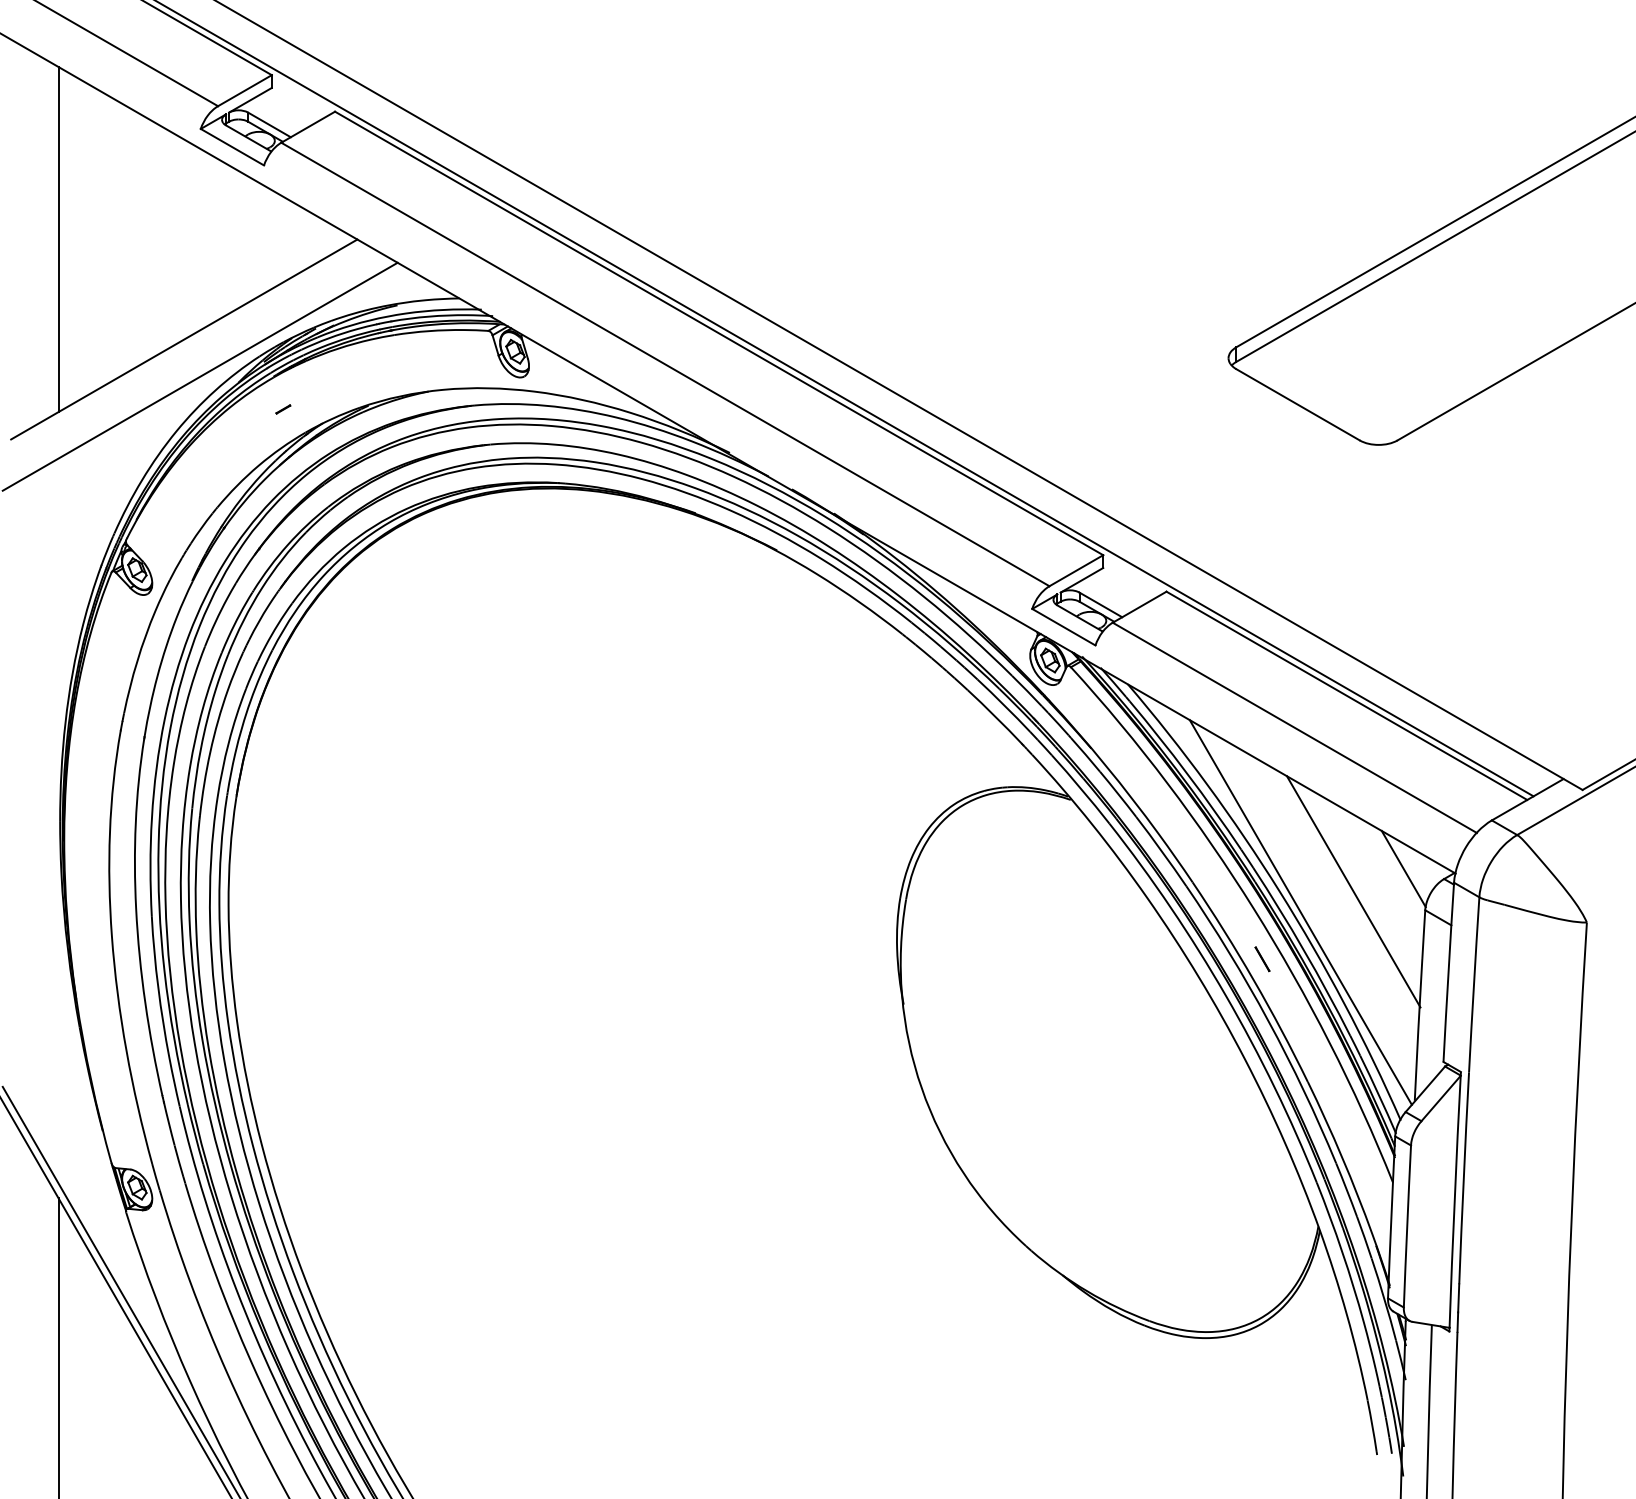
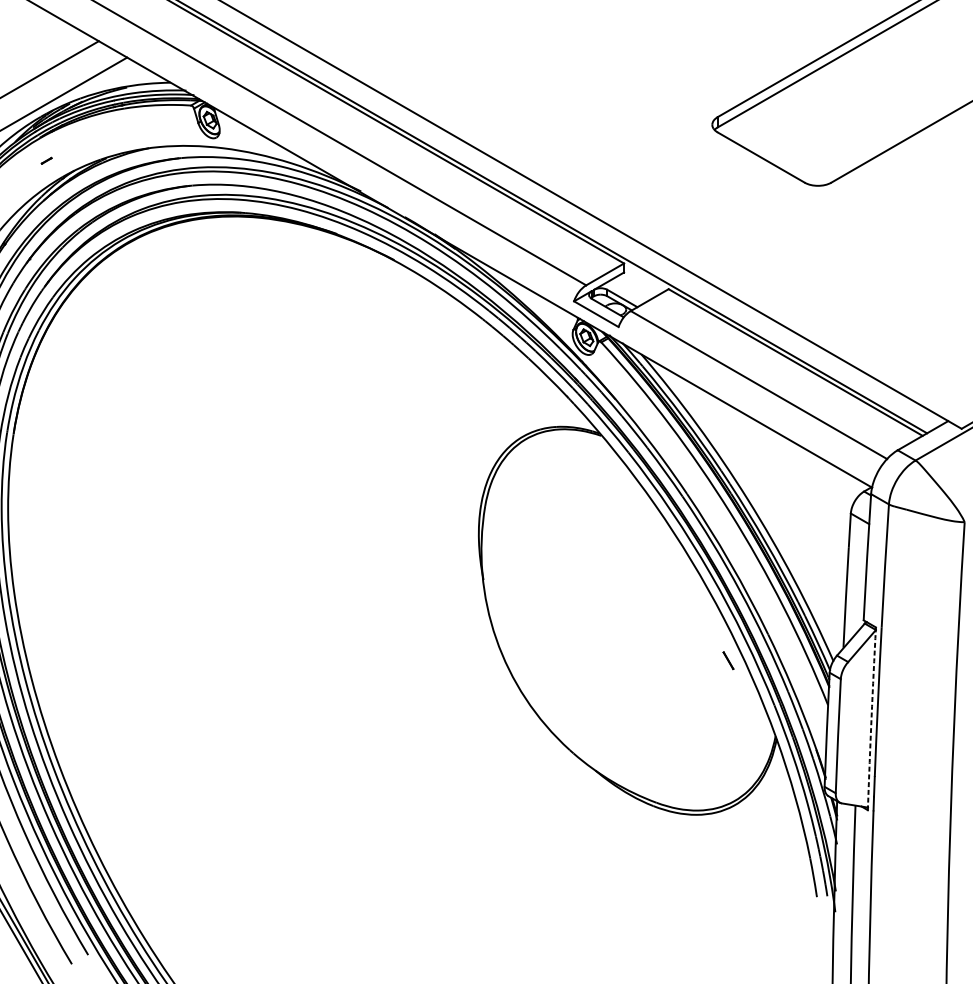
line: (1403, 868) -> (835, 484), removed
line: (1353, 891) -> (800, 500), removed
line: (1300, 912) -> (762, 515), removed
line: (1262, 959) -> (728, 660), moved
arc: (1454, 1199) -> (871, 717), solid -> dashed

